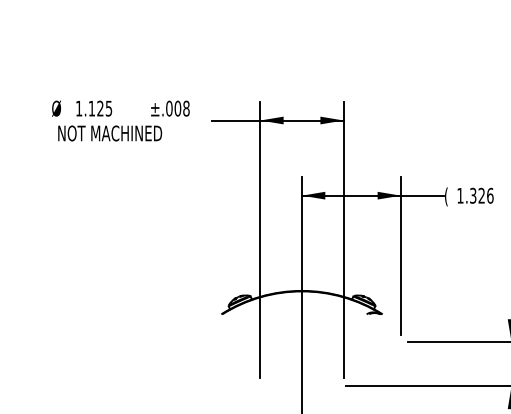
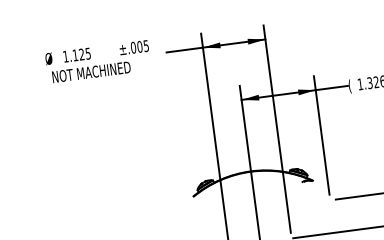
text: (186, 108) -> (146, 45), ±.008 -> ±.005

